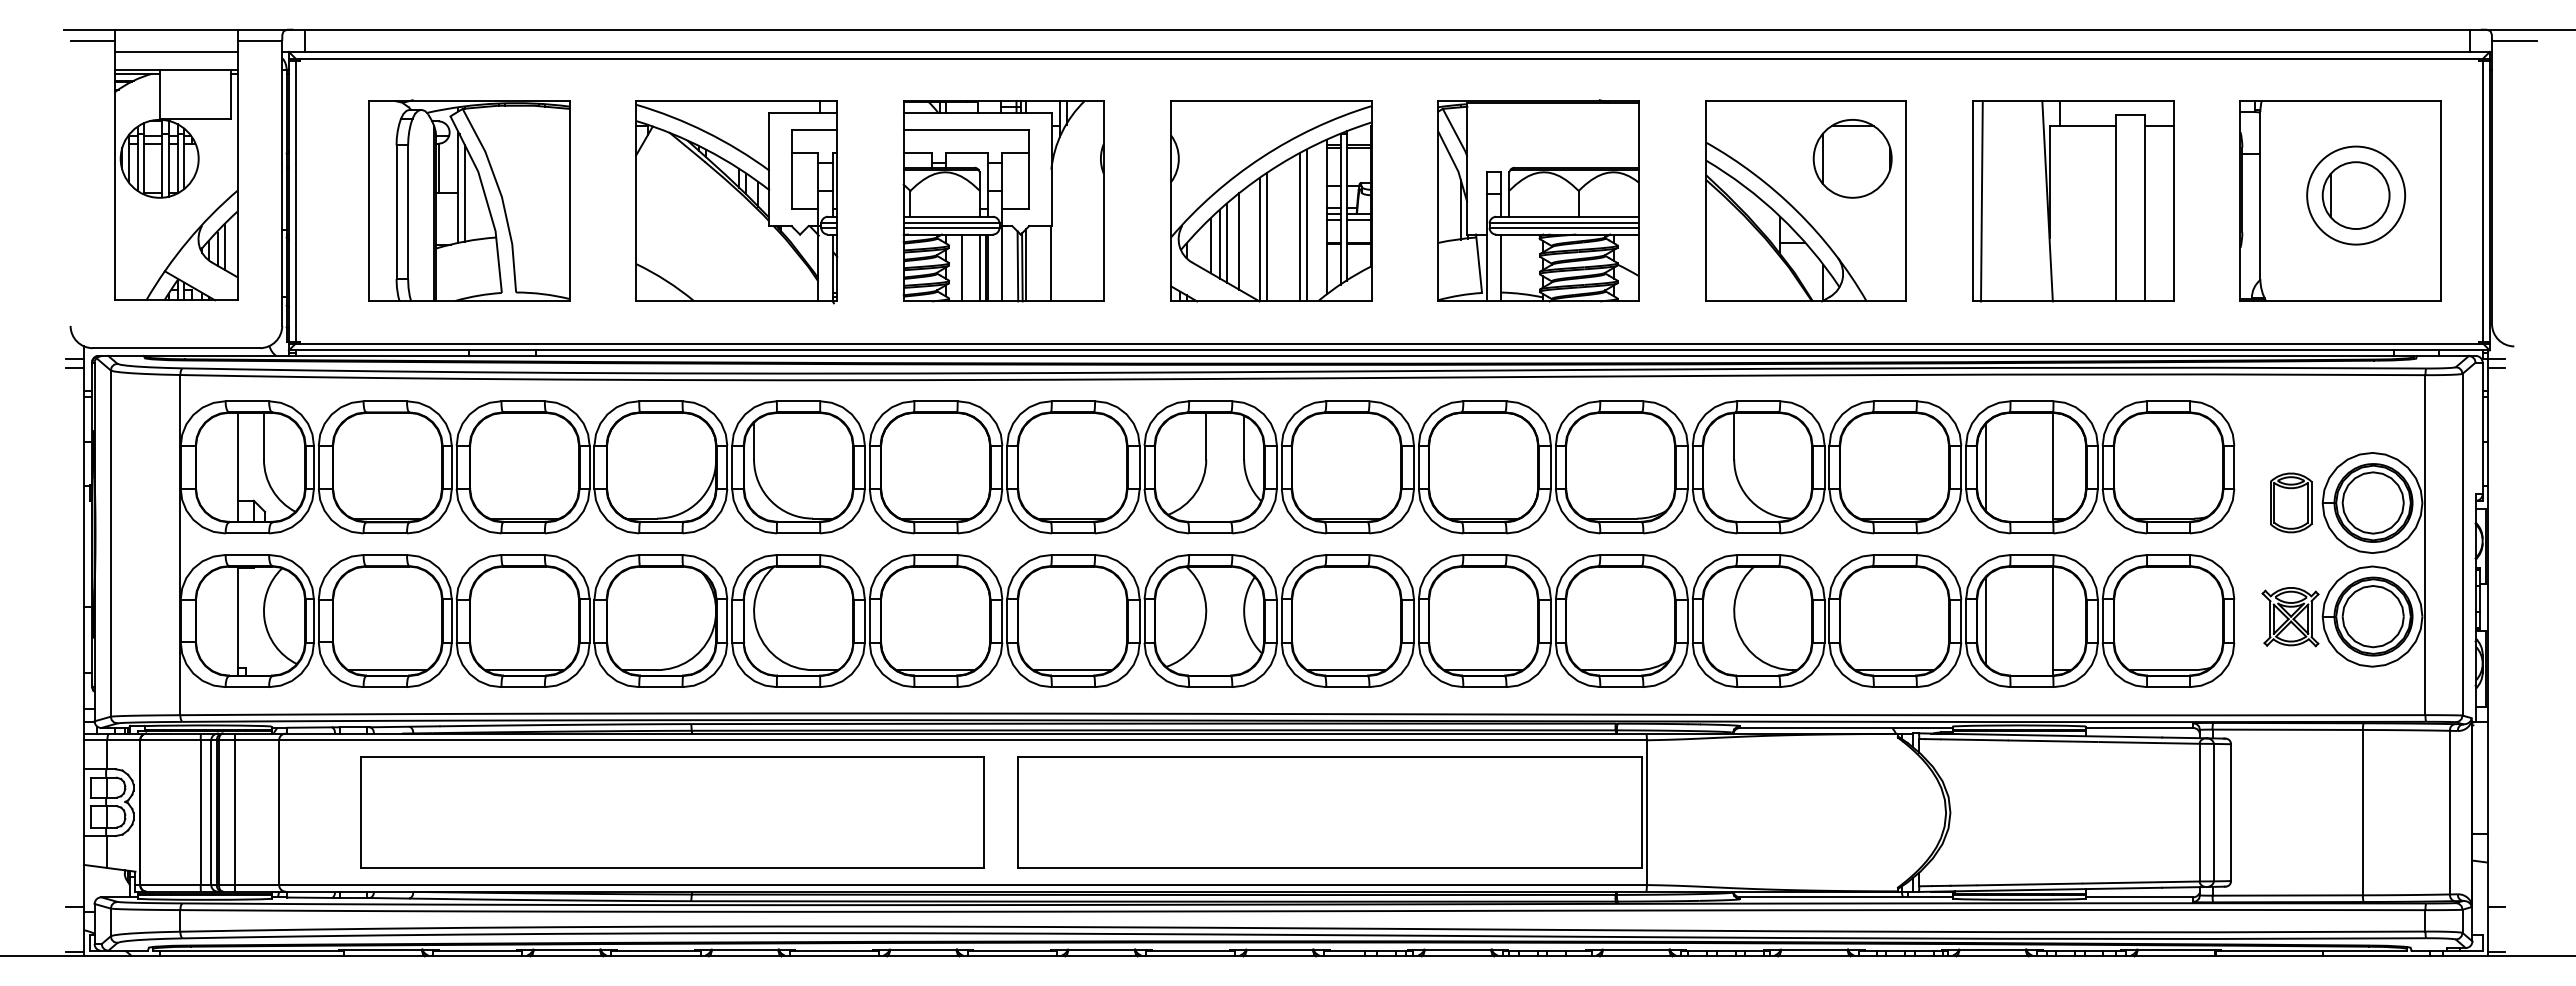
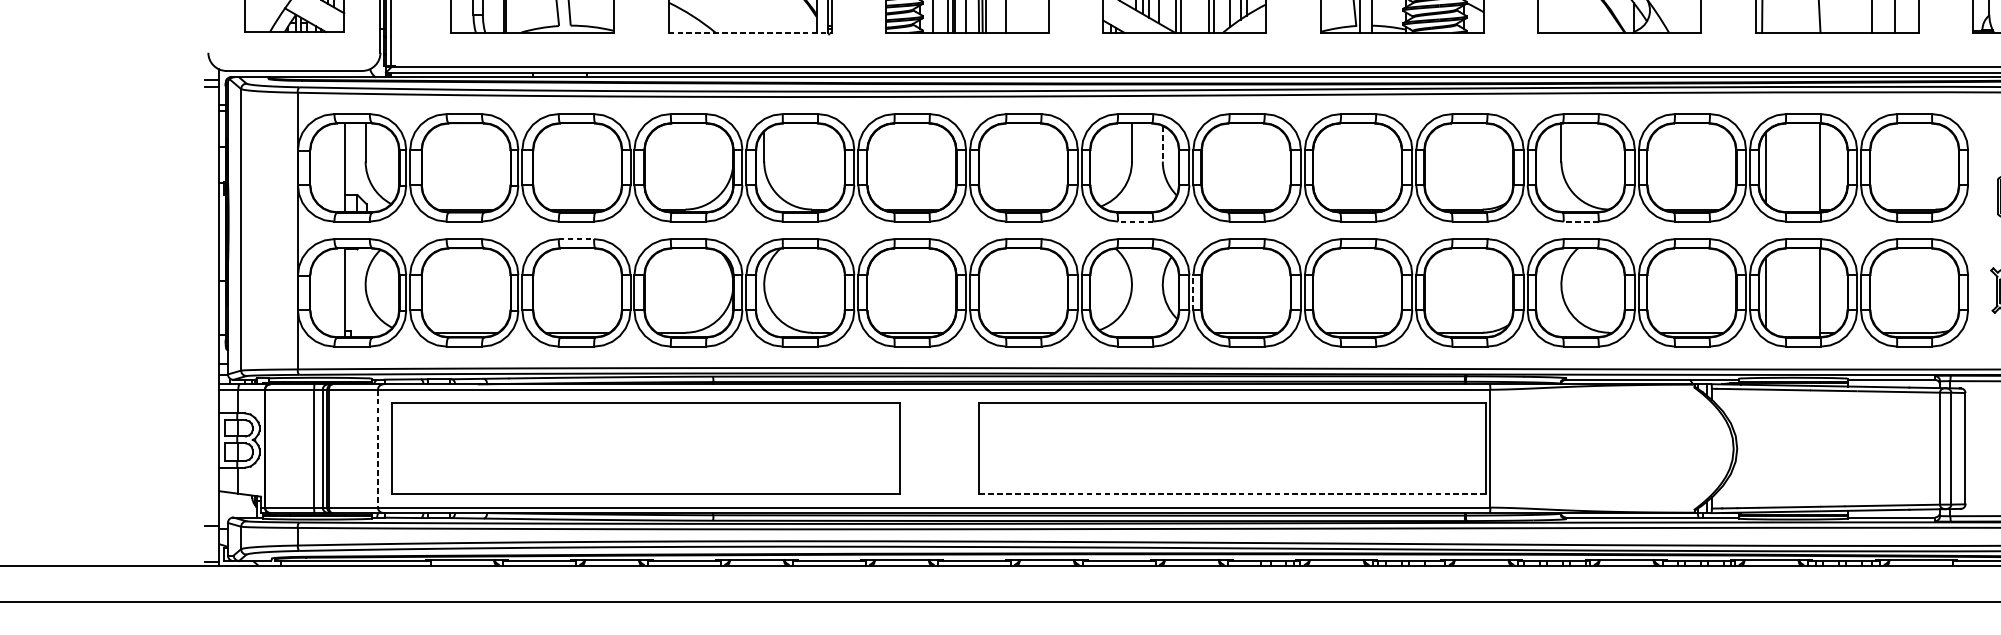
line: (737, 301) -> (750, 32), solid -> dashed
line: (1244, 437) -> (1163, 143), solid -> dashed
line: (1210, 533) -> (1135, 221), solid -> dashed
line: (1758, 533) -> (1581, 221), solid -> dashed
line: (523, 554) -> (576, 238), solid -> dashed
line: (1281, 621) -> (1193, 293), solid -> dashed
line: (234, 812) -> (341, 448), removed
part: (672, 812) -> (645, 448), moved
line: (279, 813) -> (378, 449), solid -> dashed
line: (1329, 868) -> (1232, 494), solid -> dashed

